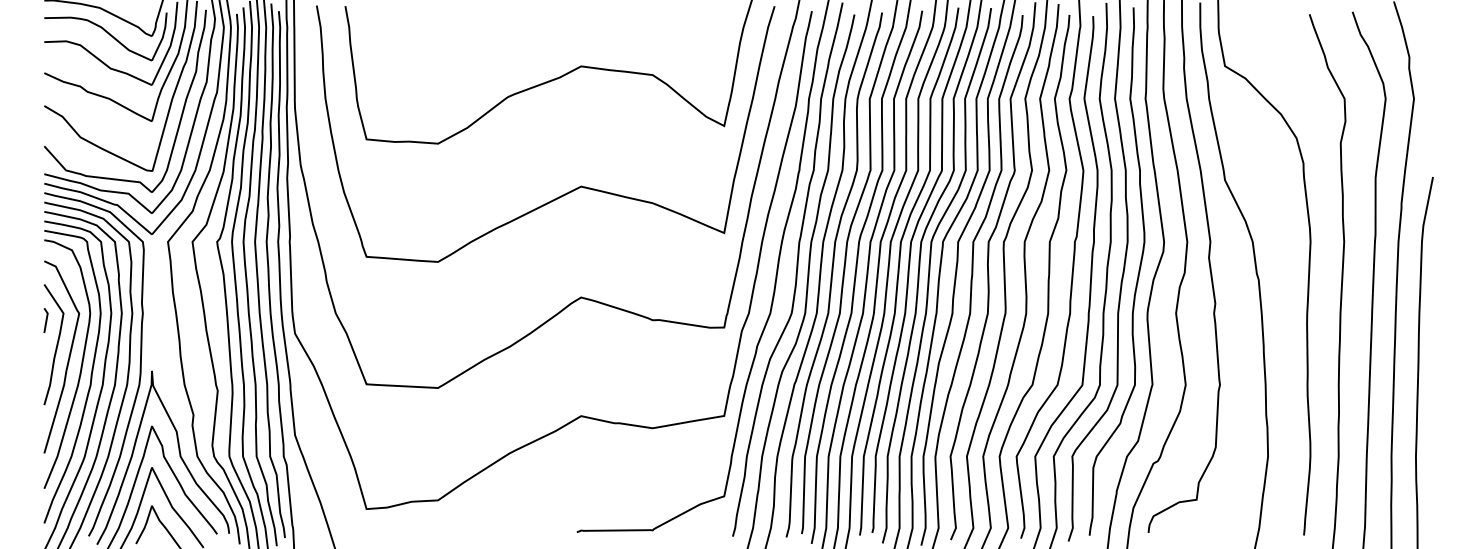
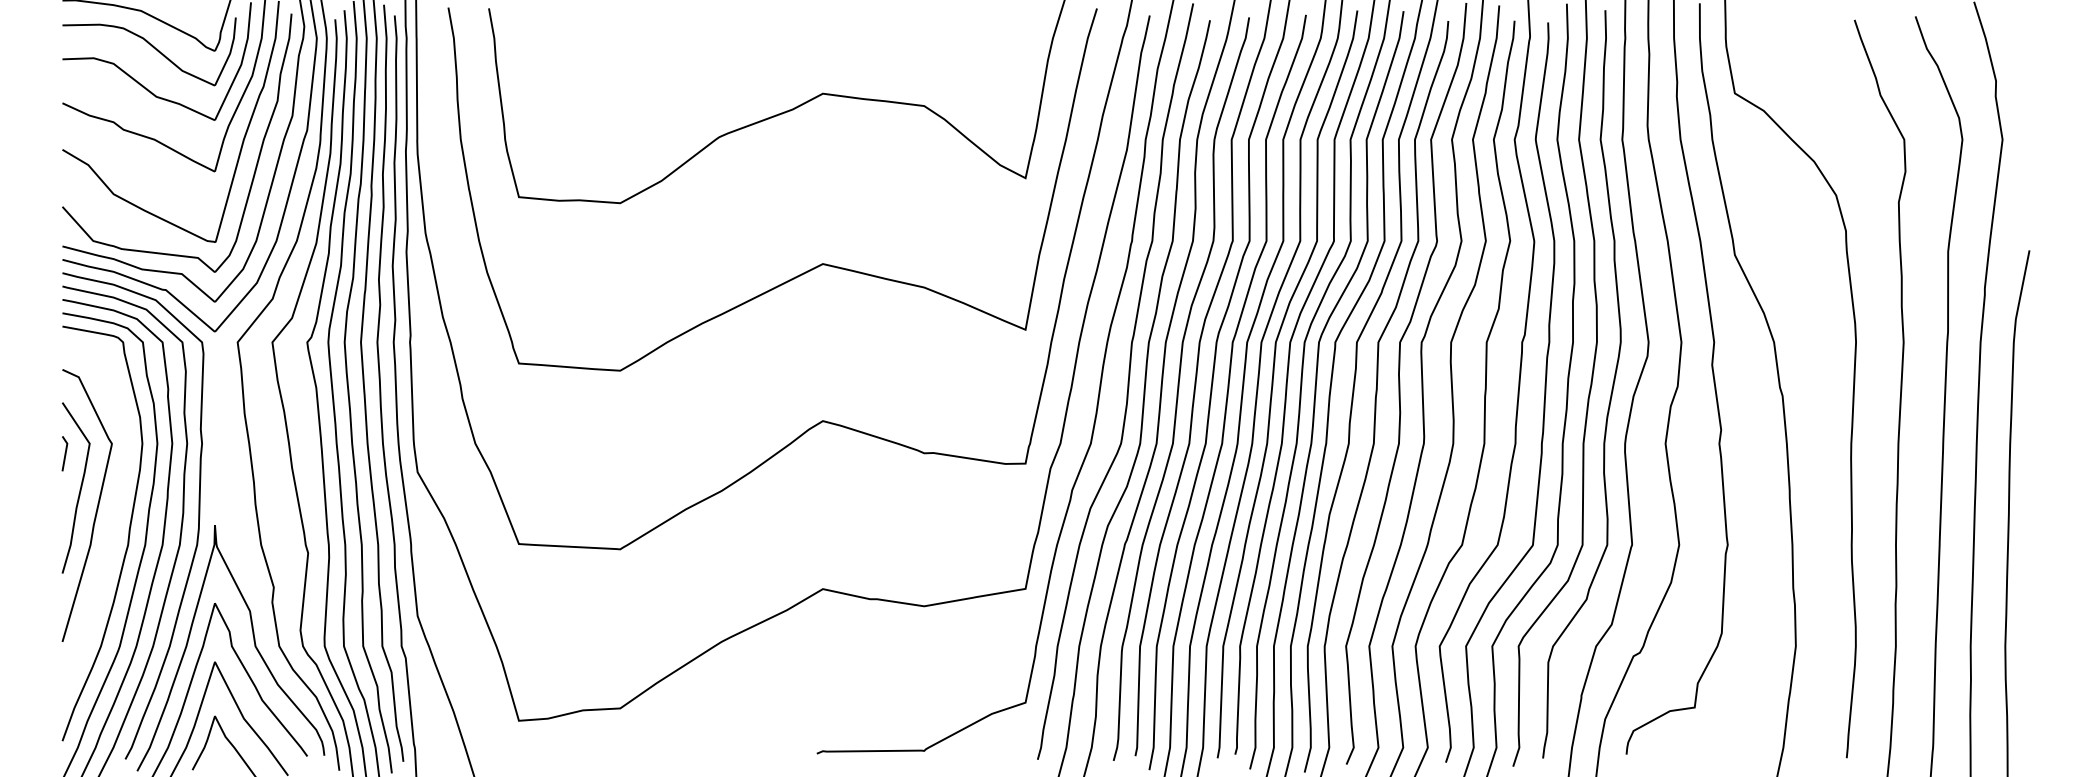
curve: (81, 365) -> (114, 517), removed

